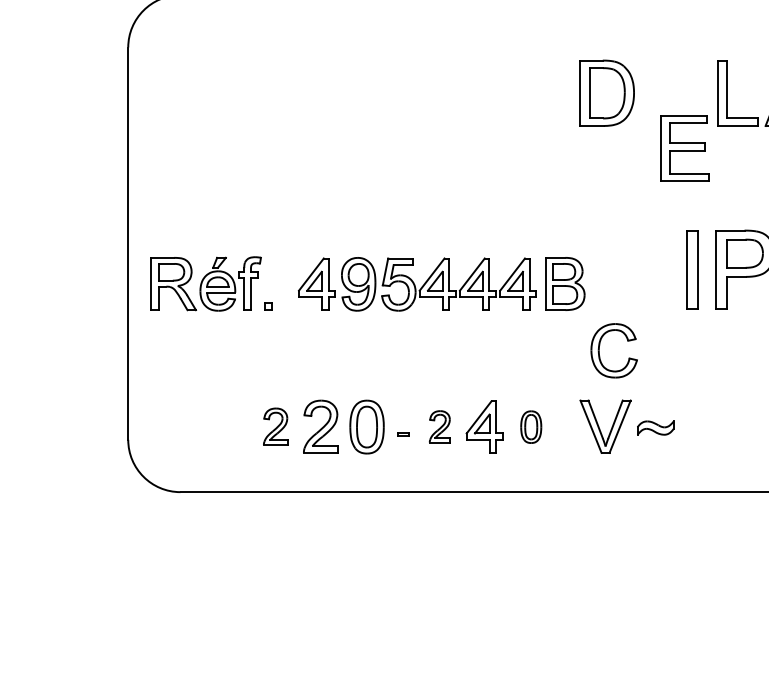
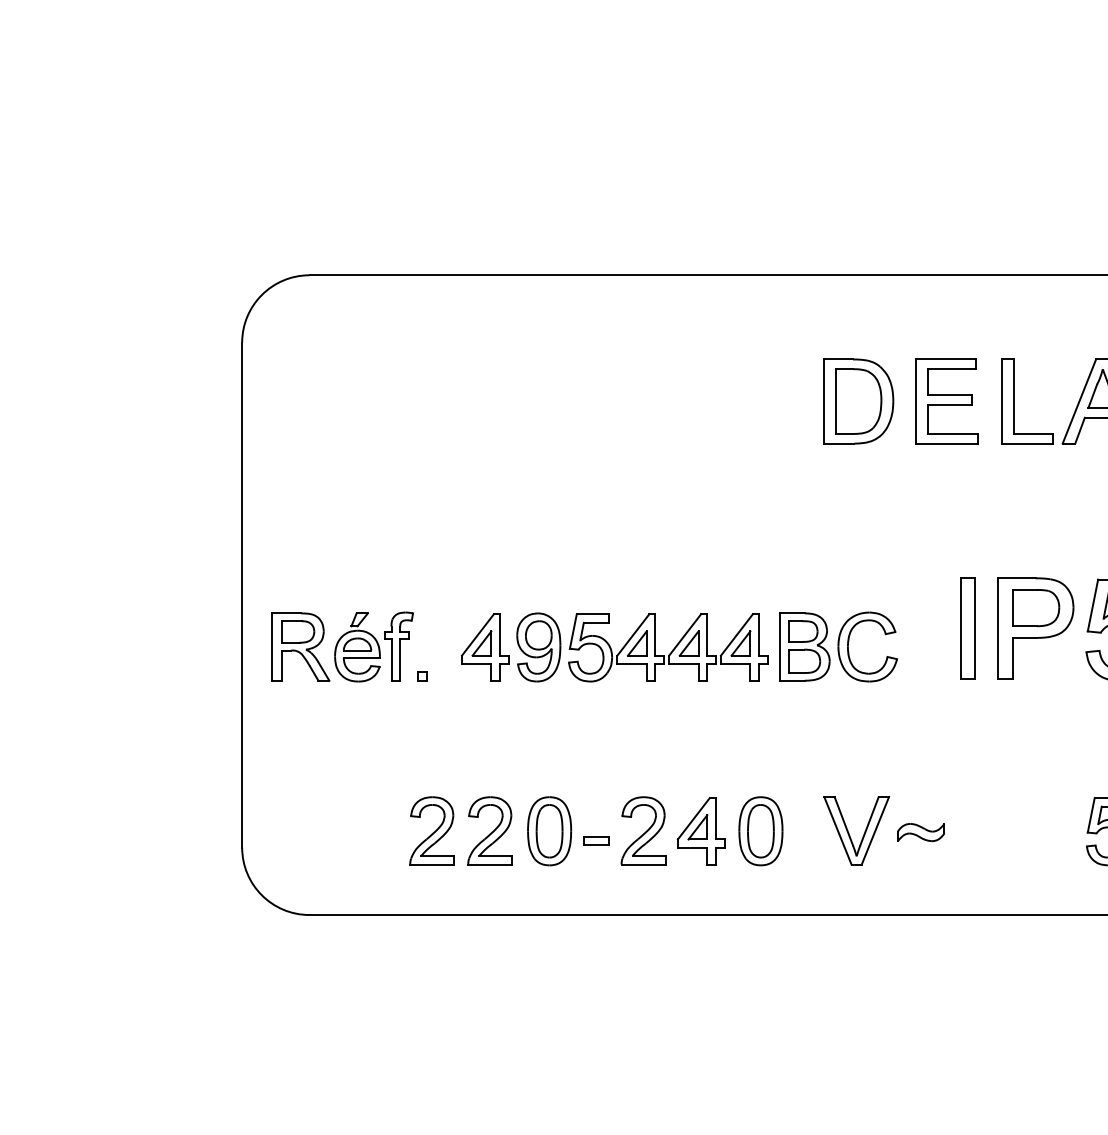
part: (684, 148) -> (946, 401), moved
part: (600, 346) -> (849, 641), moved
part: (275, 426) -> (431, 830), size x1.43
part: (440, 426) -> (643, 830), size x1.67
part: (530, 427) -> (760, 831), size x1.67
part: (403, 434) -> (596, 840), size x1.67

